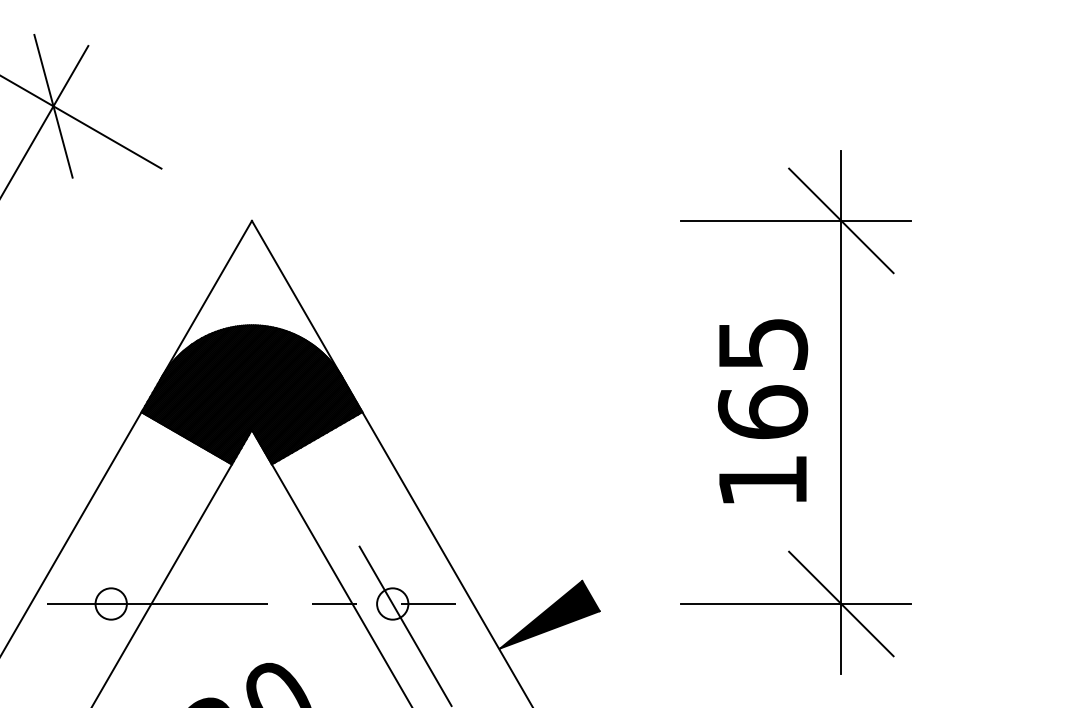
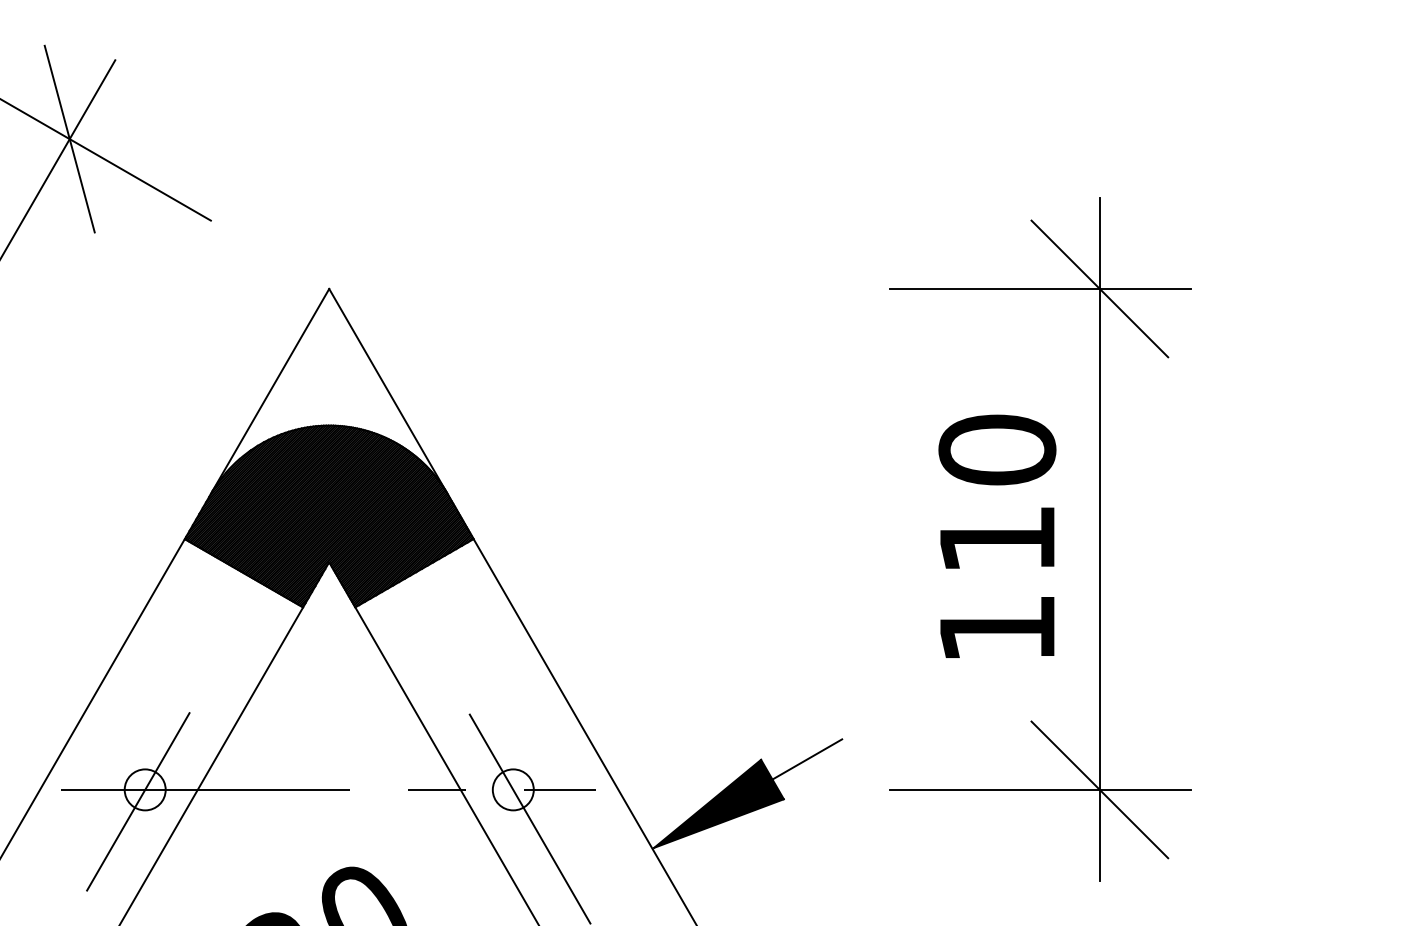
text: (763, 378) -> (997, 494), 165 -> 110
line: (617, 580) -> (807, 759), added
line: (106, 612) -> (138, 801), added

